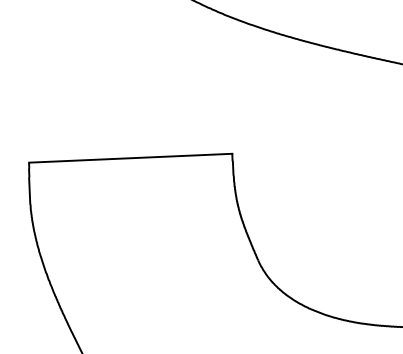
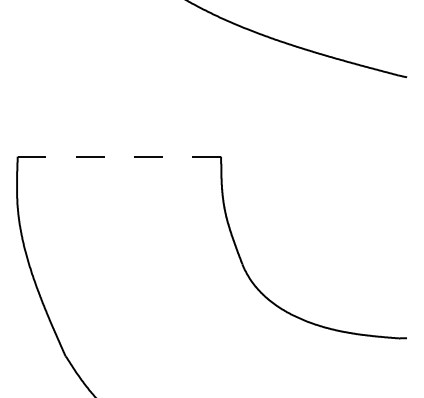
line: (130, 158) -> (119, 156), solid -> dashed

